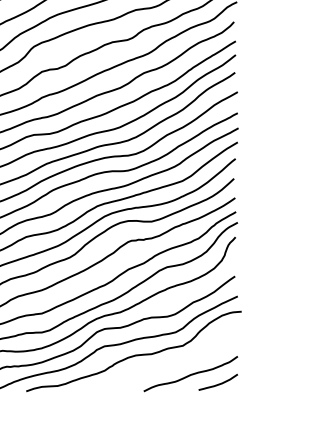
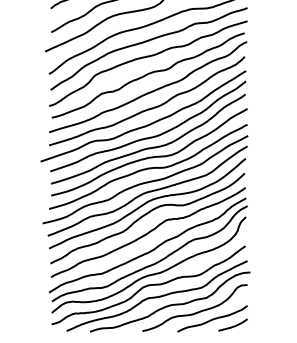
curve: (170, 364) -> (197, 311), added

